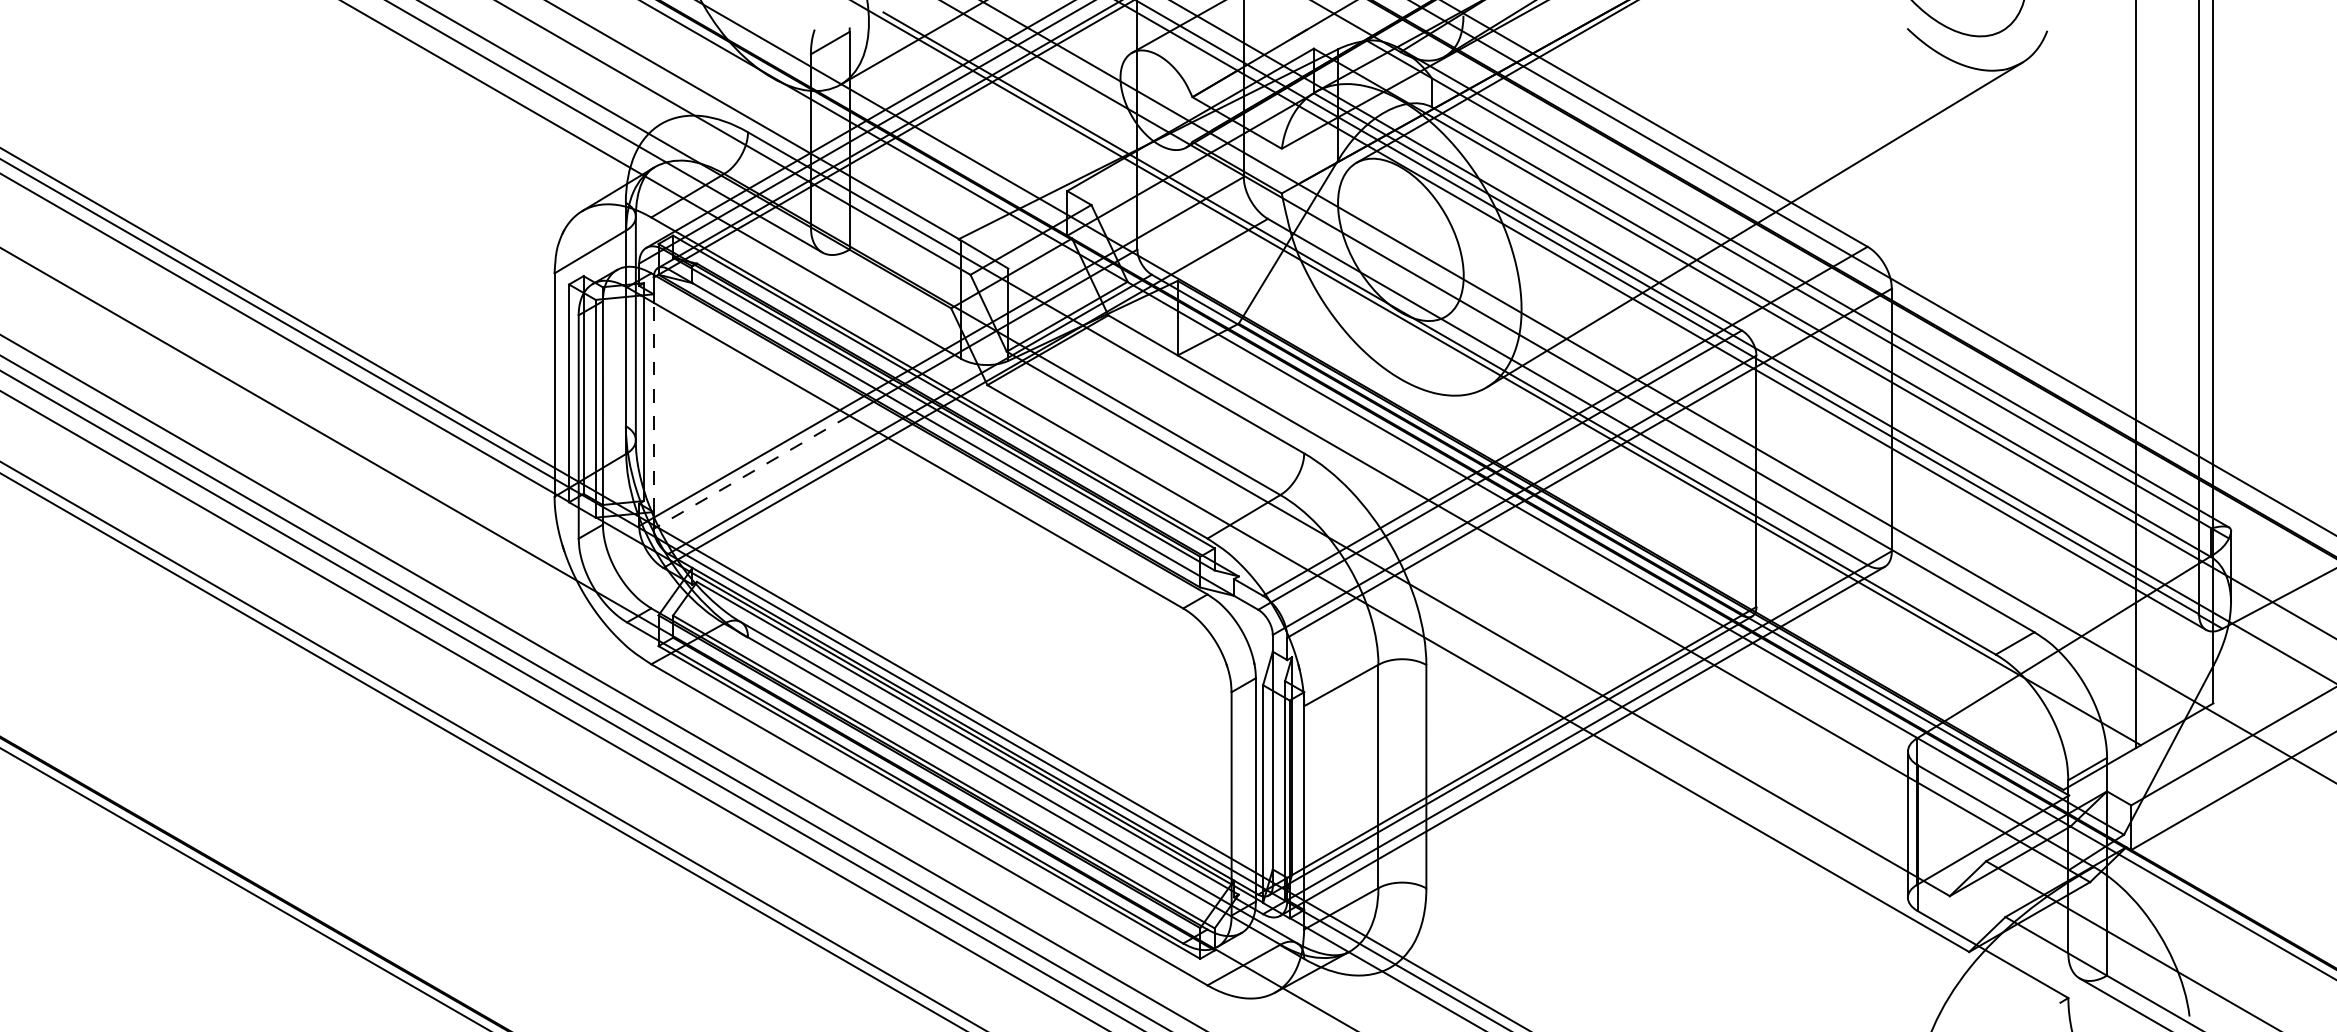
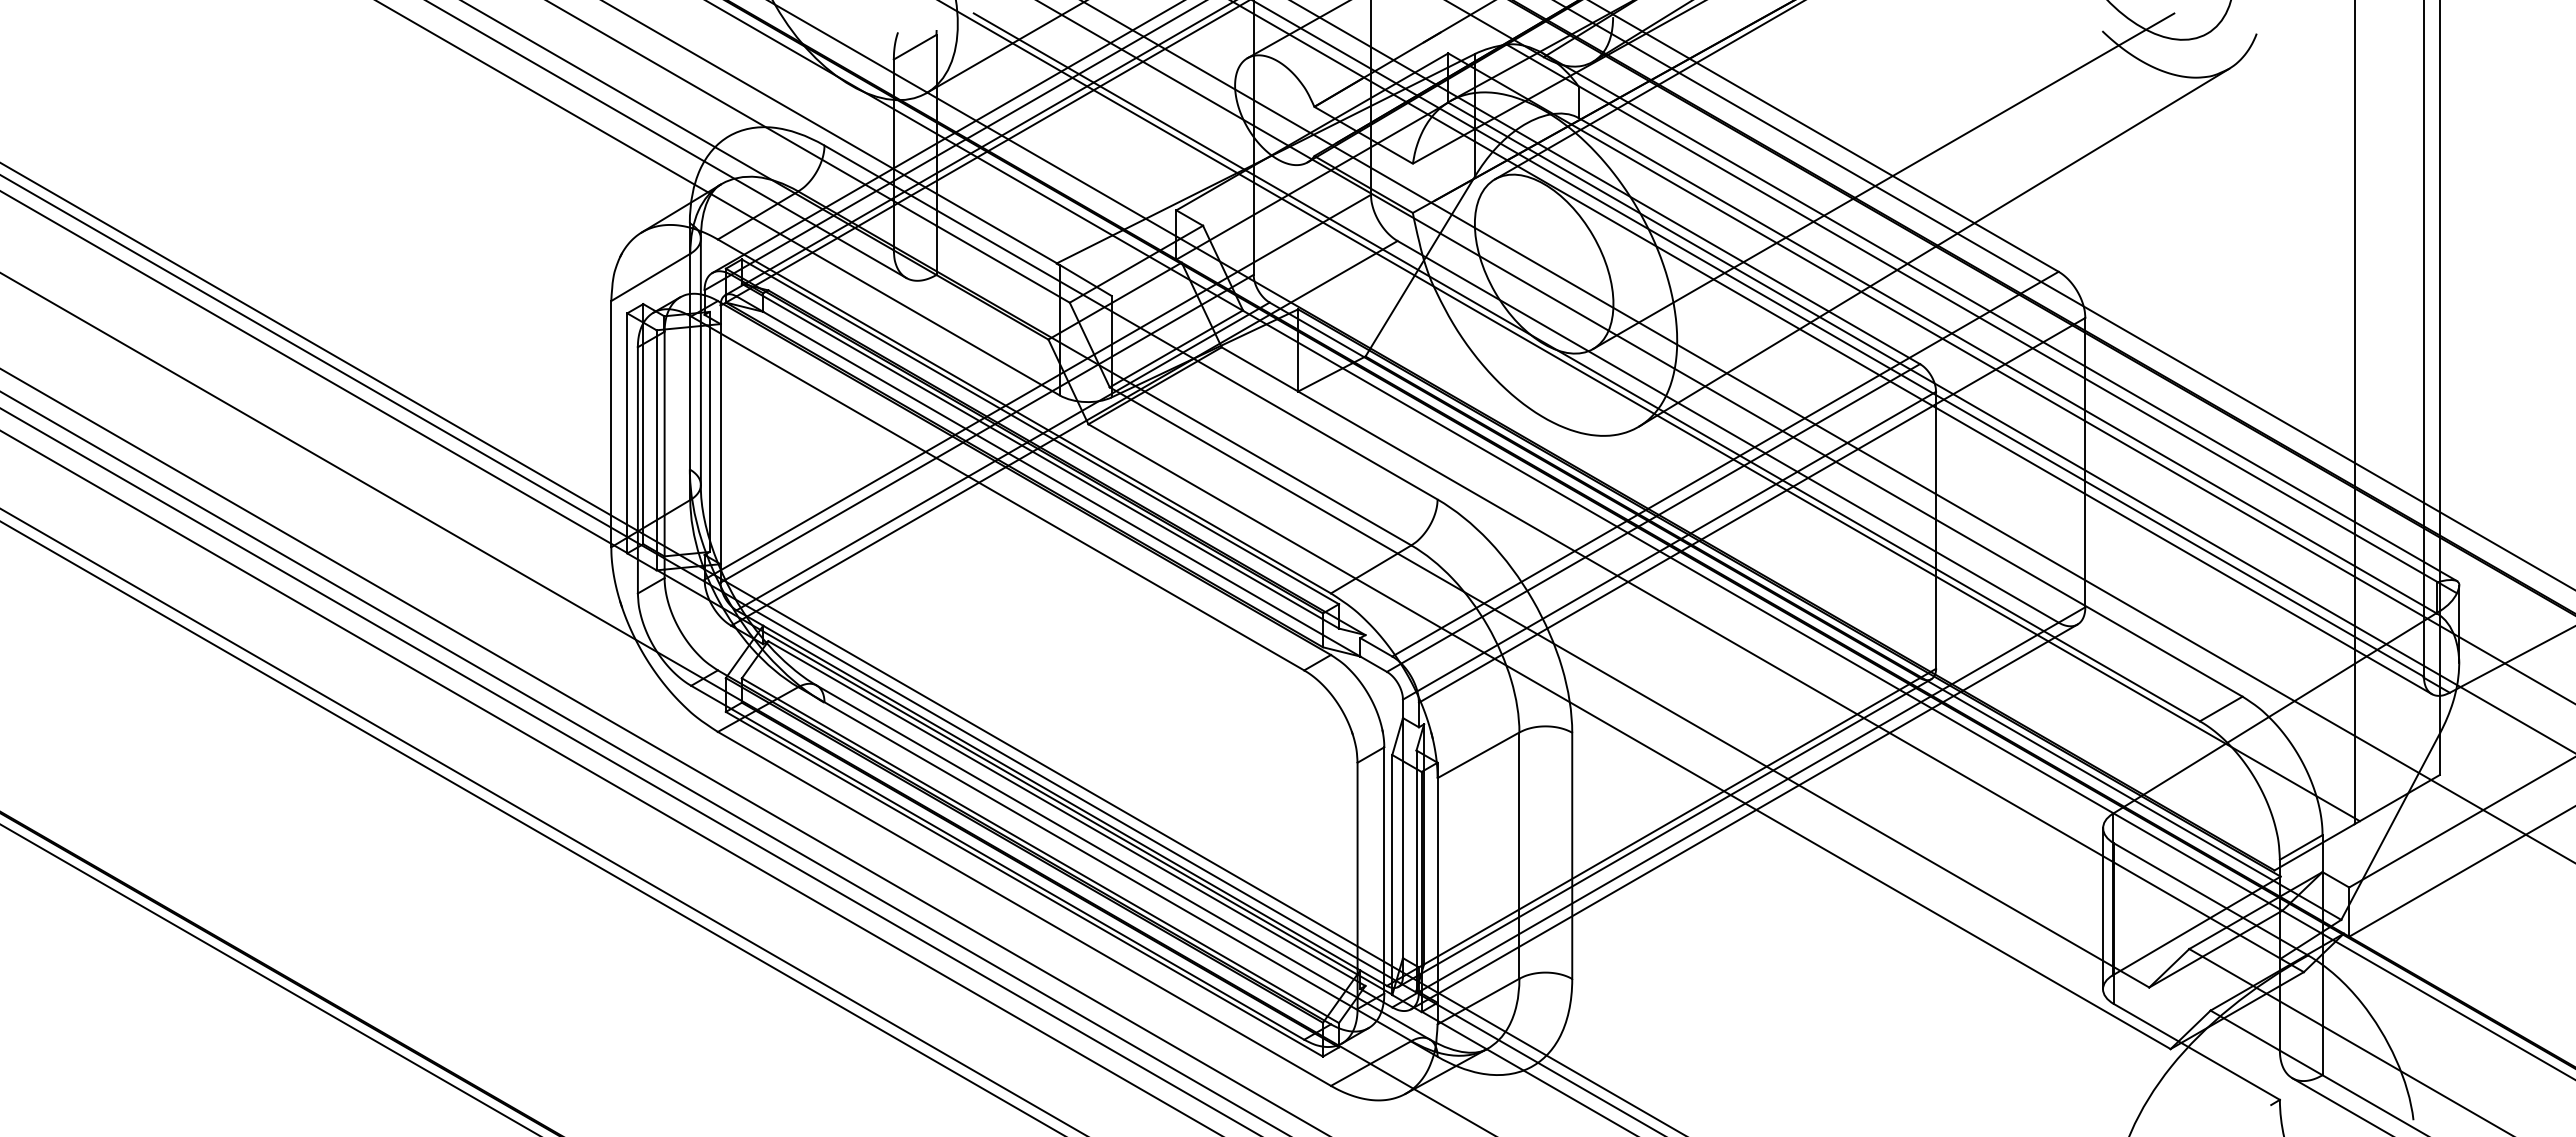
line: (1708, 164) -> (1883, 181), added
line: (653, 407) -> (720, 448), dashed -> solid
line: (751, 472) -> (828, 520), dashed -> solid

